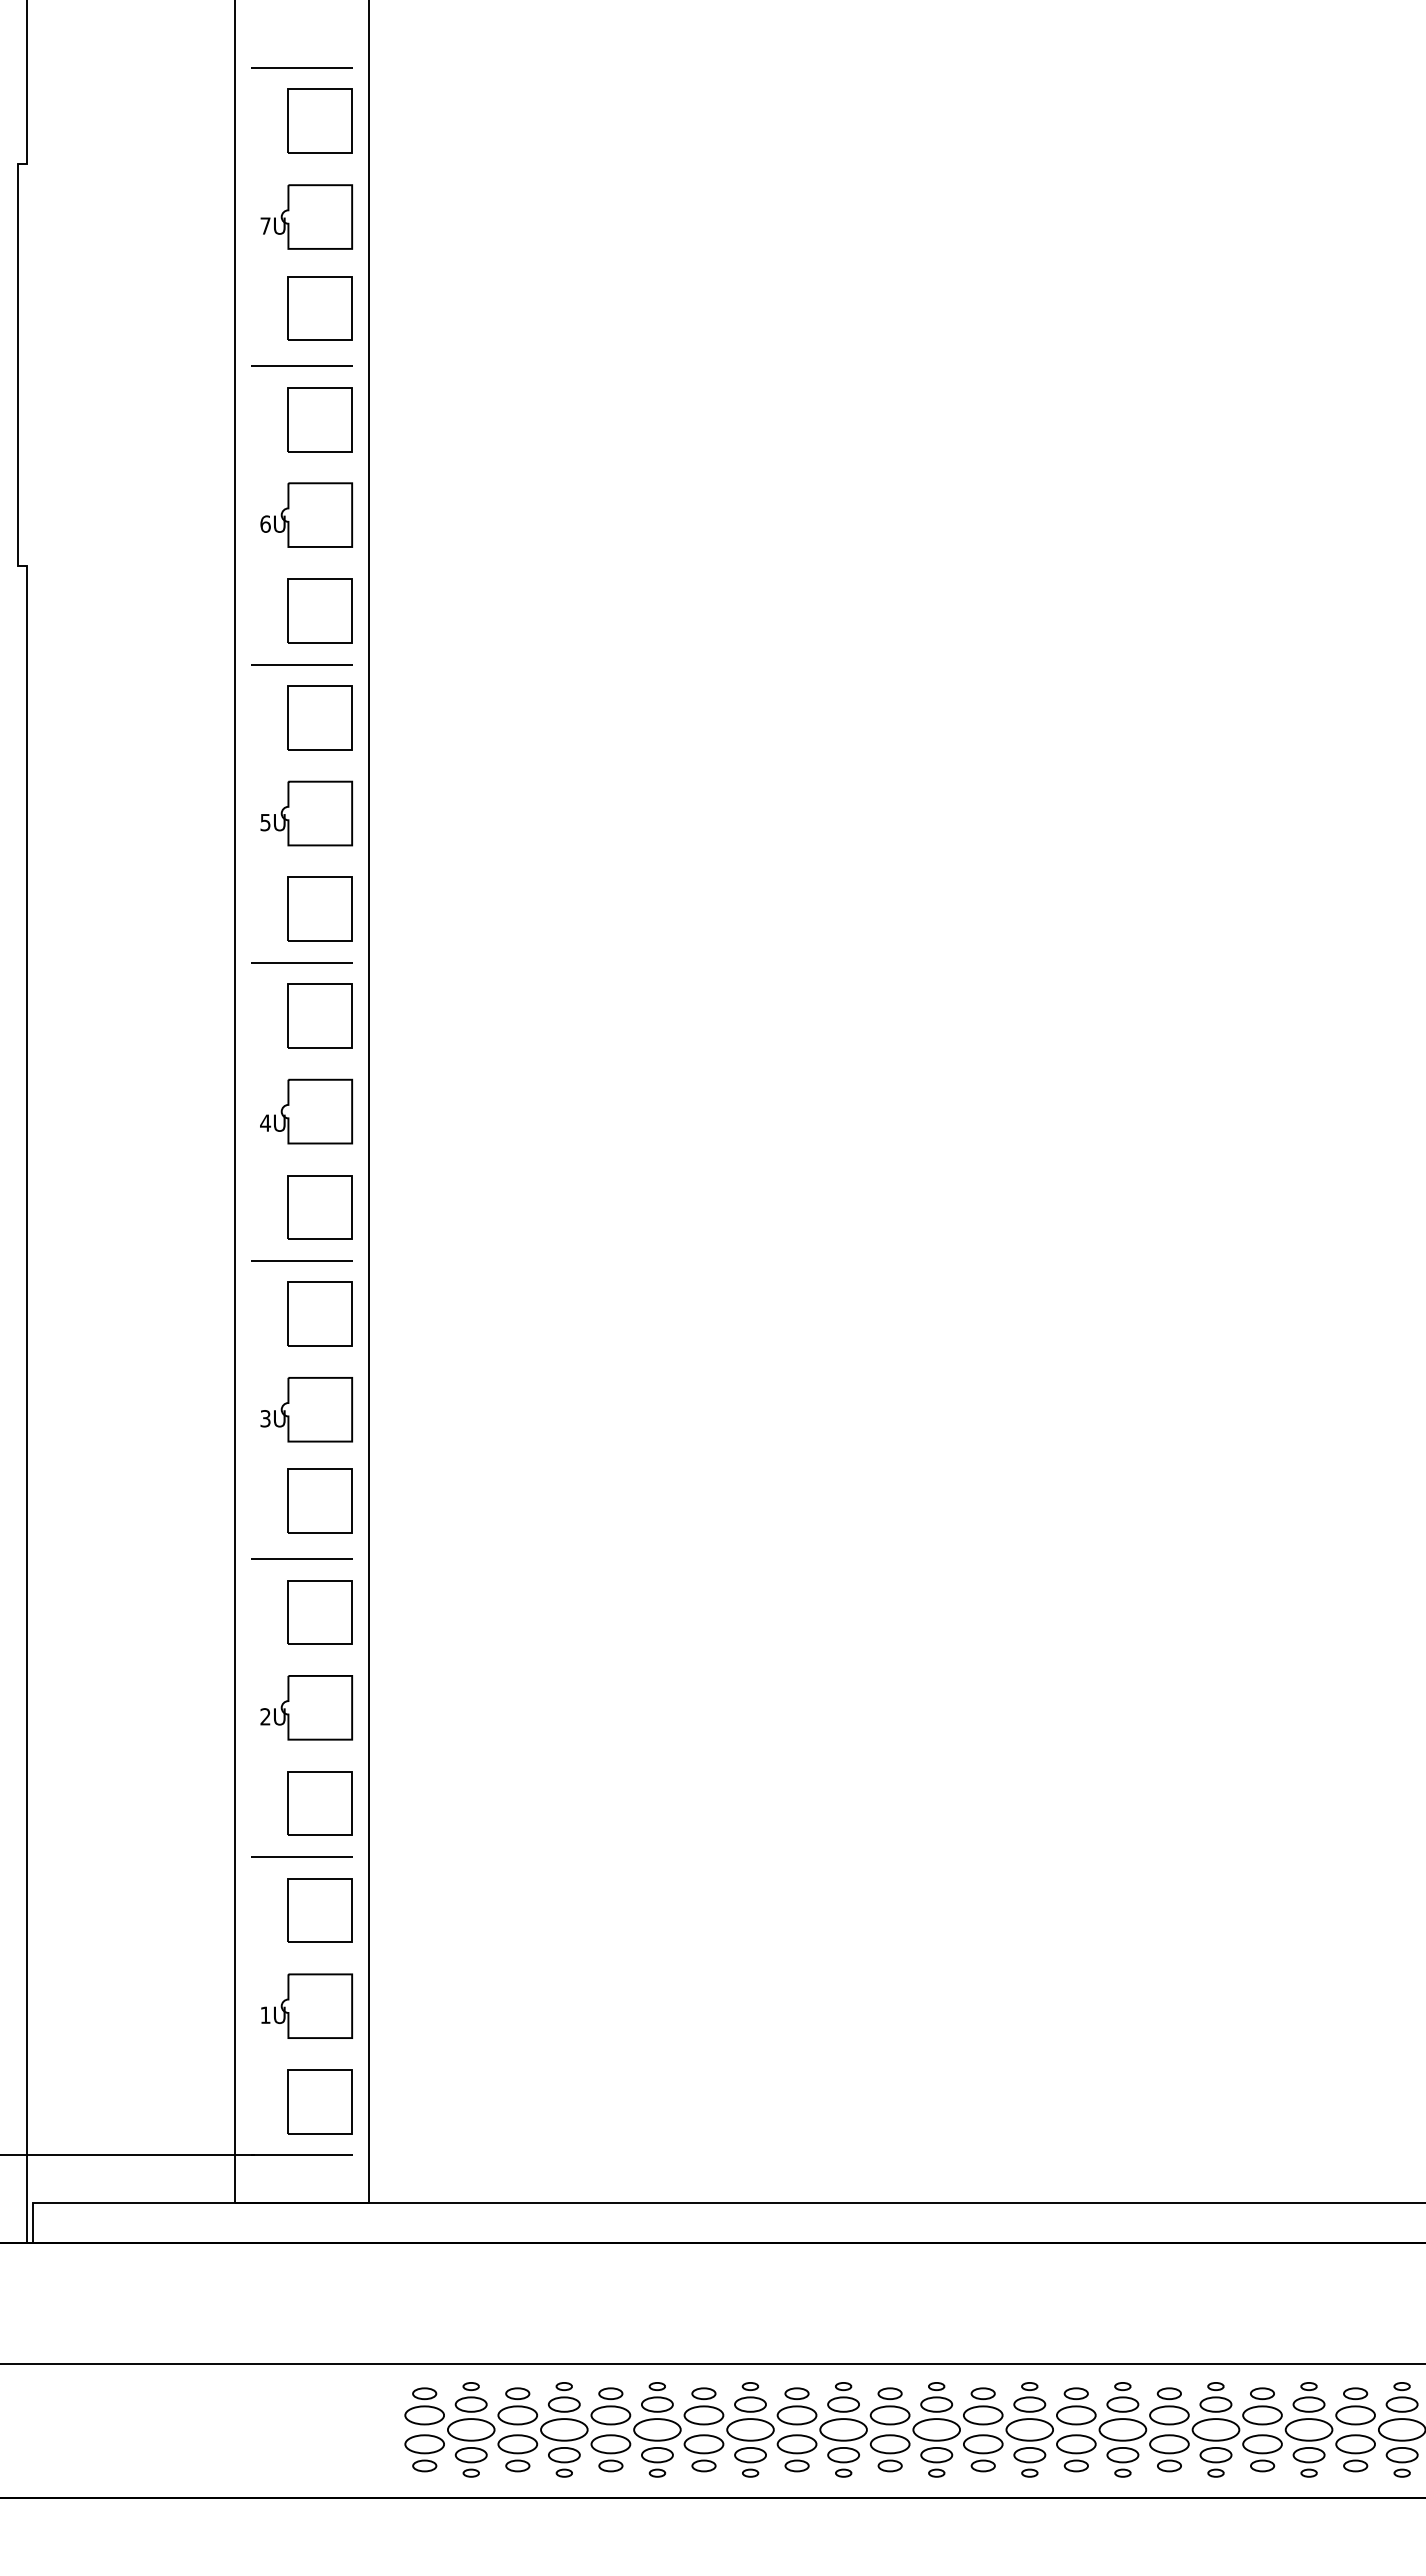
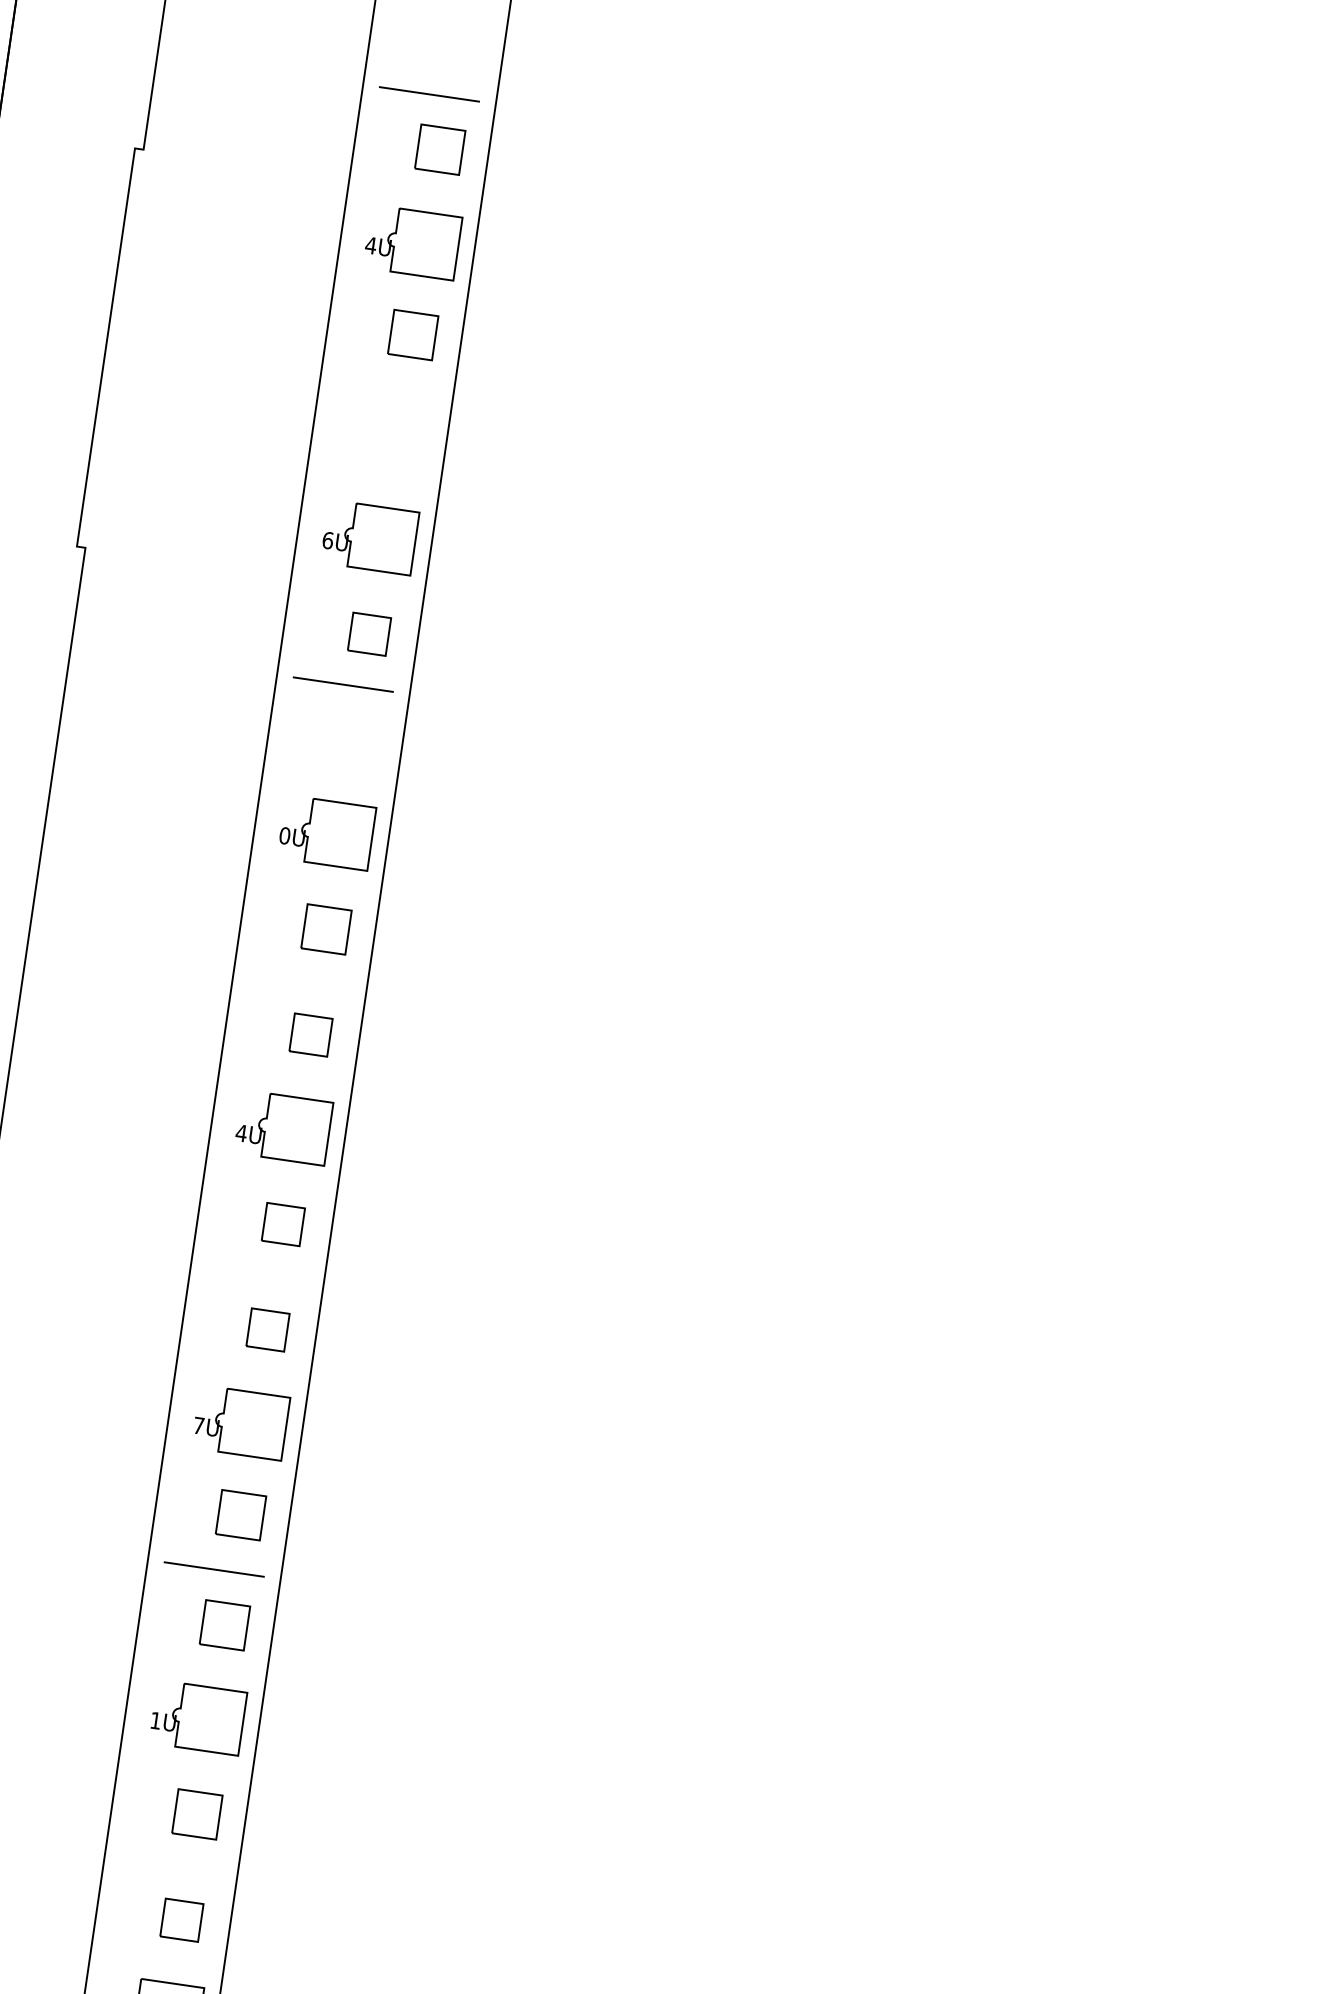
part: (319, 120) -> (439, 148), size x0.7
text: (265, 225) -> (371, 245), 7 -> 4
part: (319, 308) -> (412, 334), size x0.7
line: (301, 365) -> (386, 388), removed
part: (319, 419) -> (396, 444), removed
part: (319, 610) -> (368, 633), size x0.6
part: (319, 717) -> (353, 739), removed
text: (265, 822) -> (284, 835), 5 -> 0
part: (319, 908) -> (325, 928), size x0.7
line: (301, 962) -> (300, 979), removed
part: (319, 1015) -> (310, 1034), size x0.6
part: (319, 1207) -> (282, 1224), size x0.6
line: (301, 1260) -> (257, 1274), removed
part: (319, 1313) -> (267, 1329), size x0.6
text: (265, 1418) -> (198, 1425), 3 -> 7
part: (319, 1500) -> (240, 1514), size x0.7
part: (319, 1612) -> (224, 1625), size x0.7
text: (265, 1716) -> (155, 1720), 2 -> 1
part: (319, 1803) -> (196, 1814), size x0.7
line: (301, 1856) -> (171, 1864), removed
part: (319, 1910) -> (181, 1920), size x0.6

